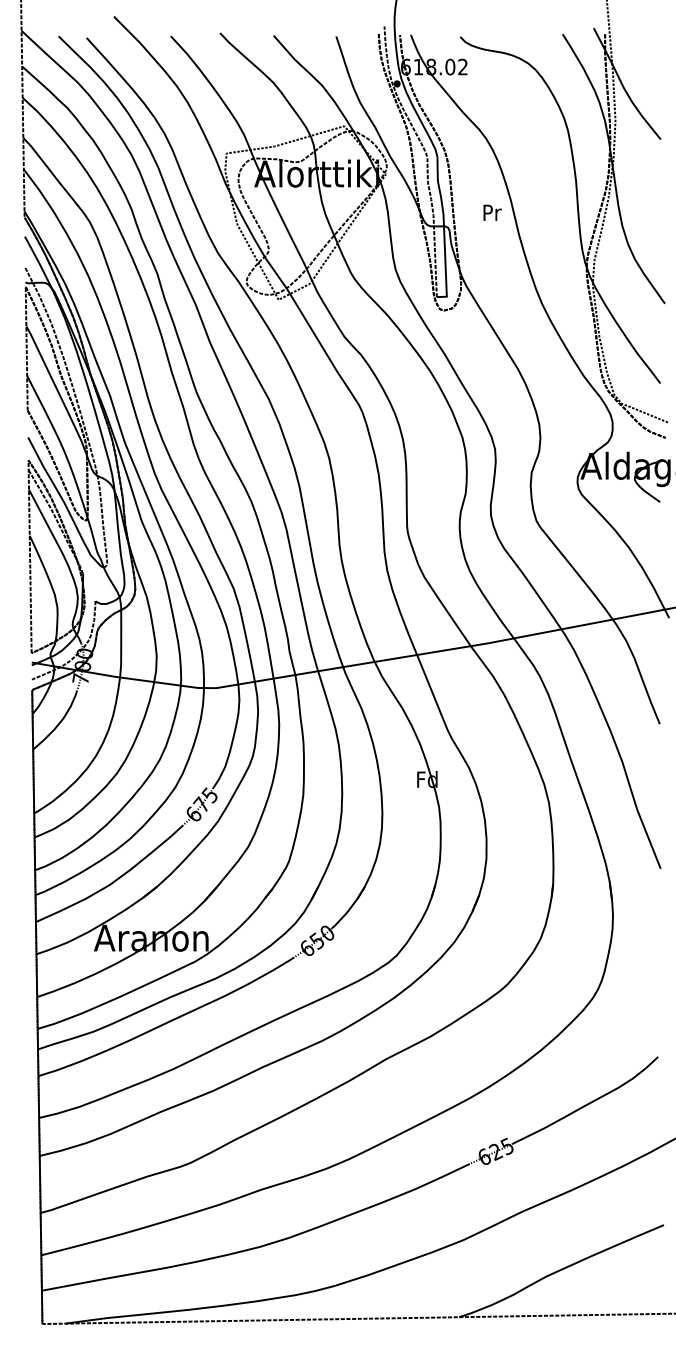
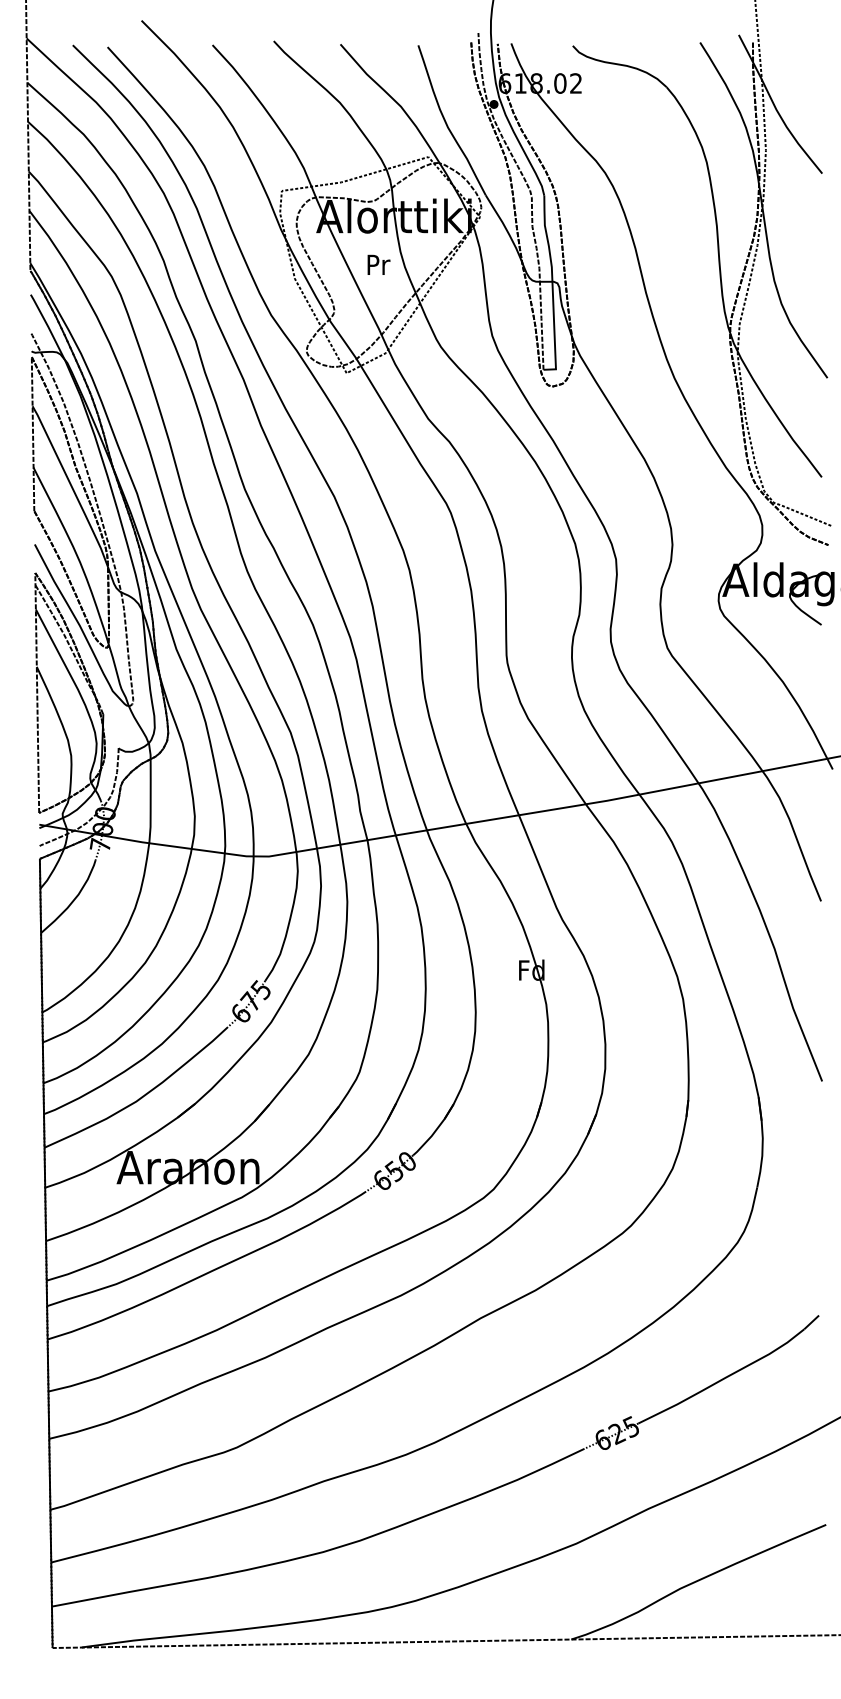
text: (492, 212) -> (378, 264), moved

